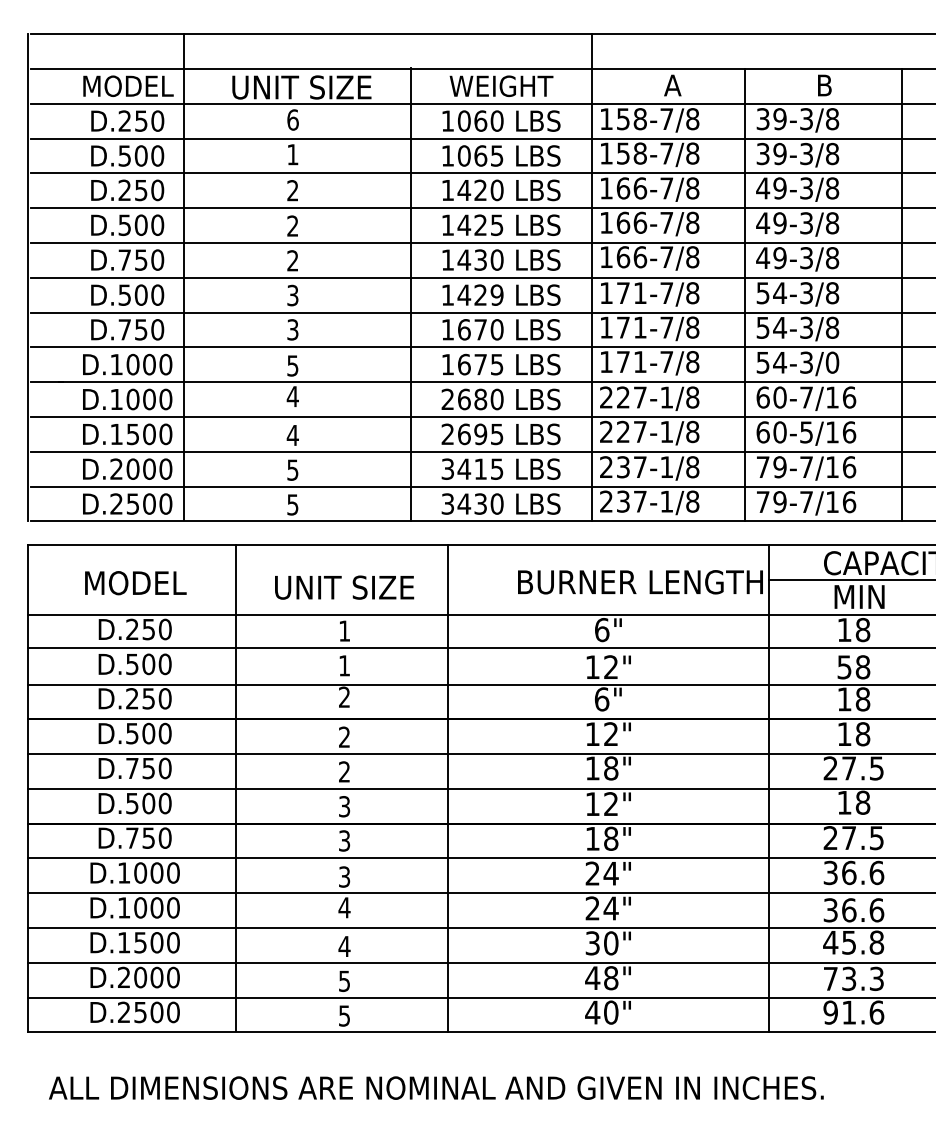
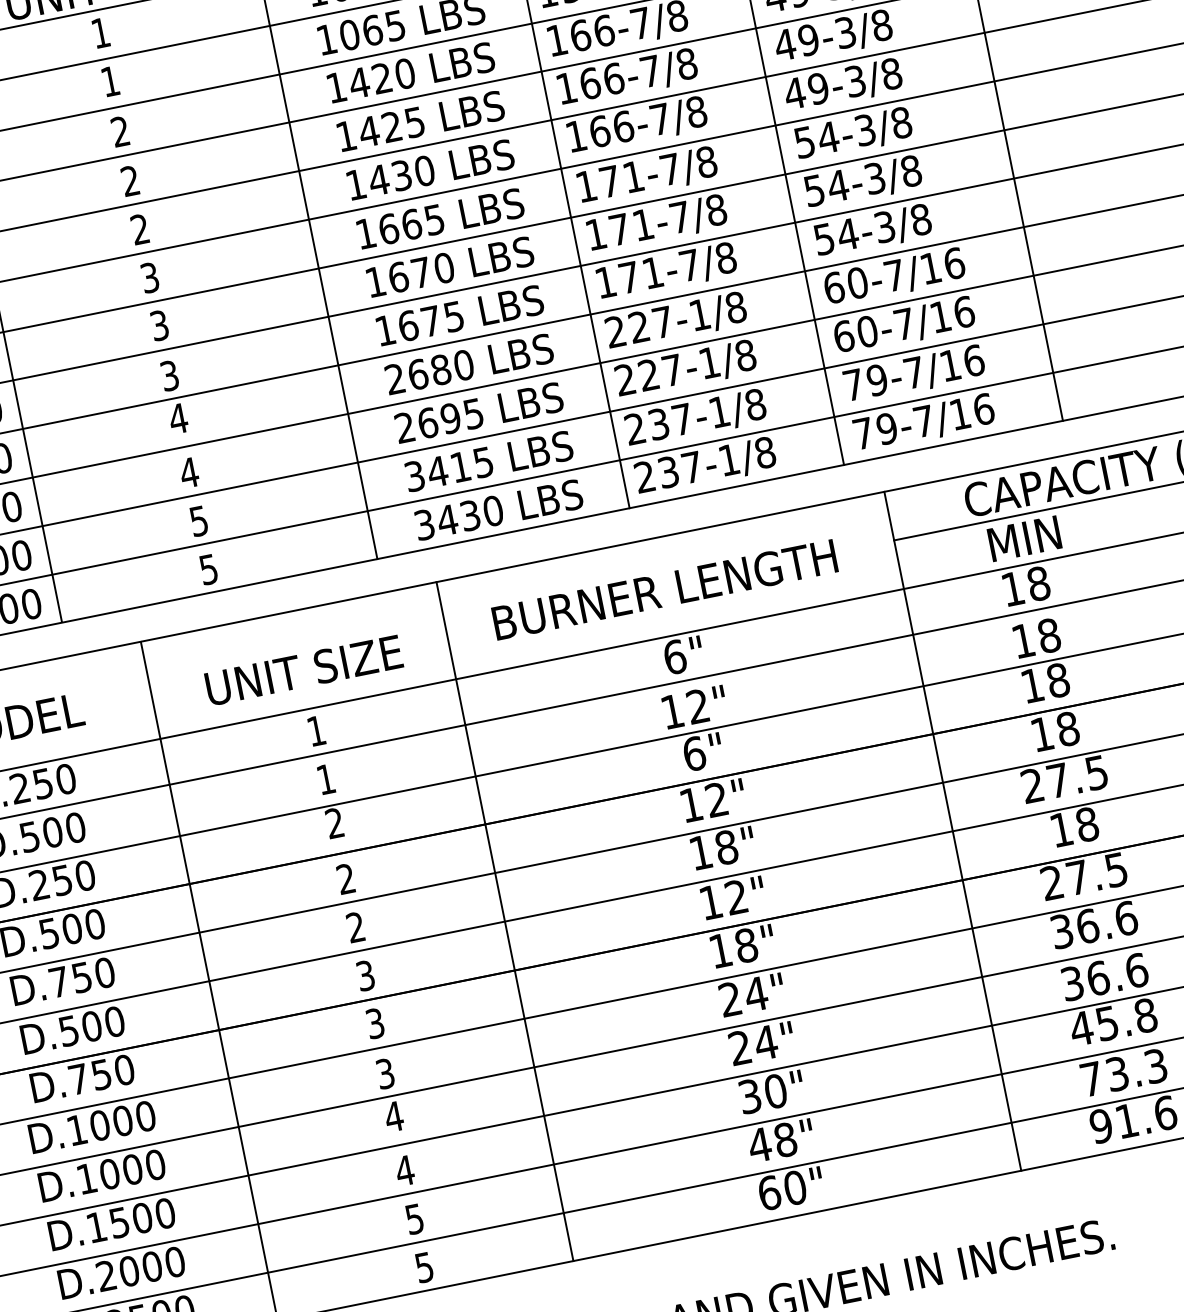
text: (292, 119) -> (99, 32), 6 -> 1
text: (480, 294) -> (411, 223), 1429 -> 1665
text: (832, 362) -> (920, 219), 54-3/0 -> 54-3/8
text: (292, 365) -> (169, 375), 5 -> 3
text: (806, 432) -> (904, 324), 60-5/16 -> 60-7/16
text: (640, 582) -> (664, 590), moved
text: (844, 667) -> (1023, 641), 58 -> 18
text: (592, 1012) -> (769, 1192), 40" -> 60"

